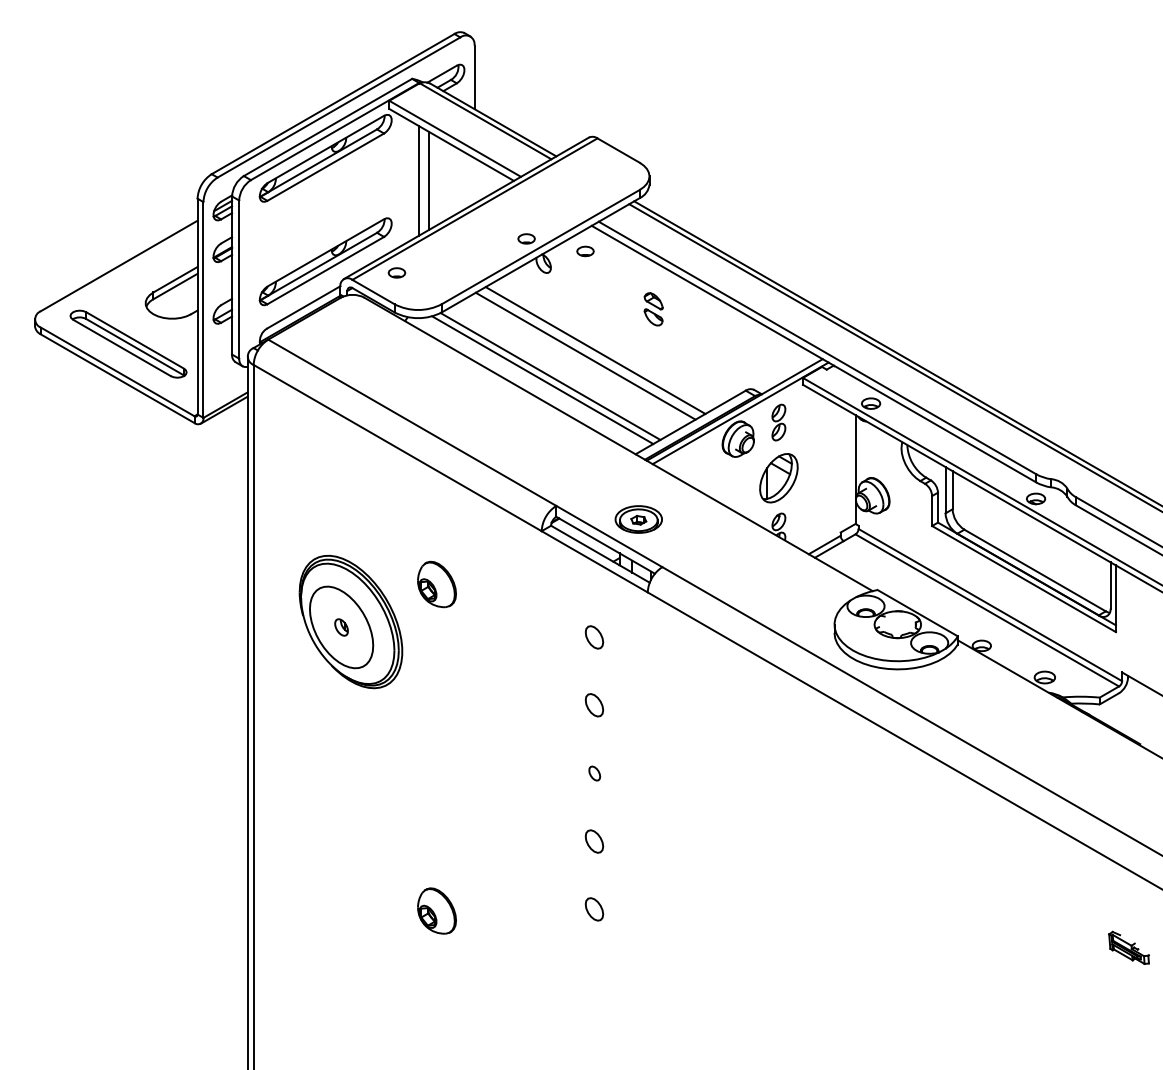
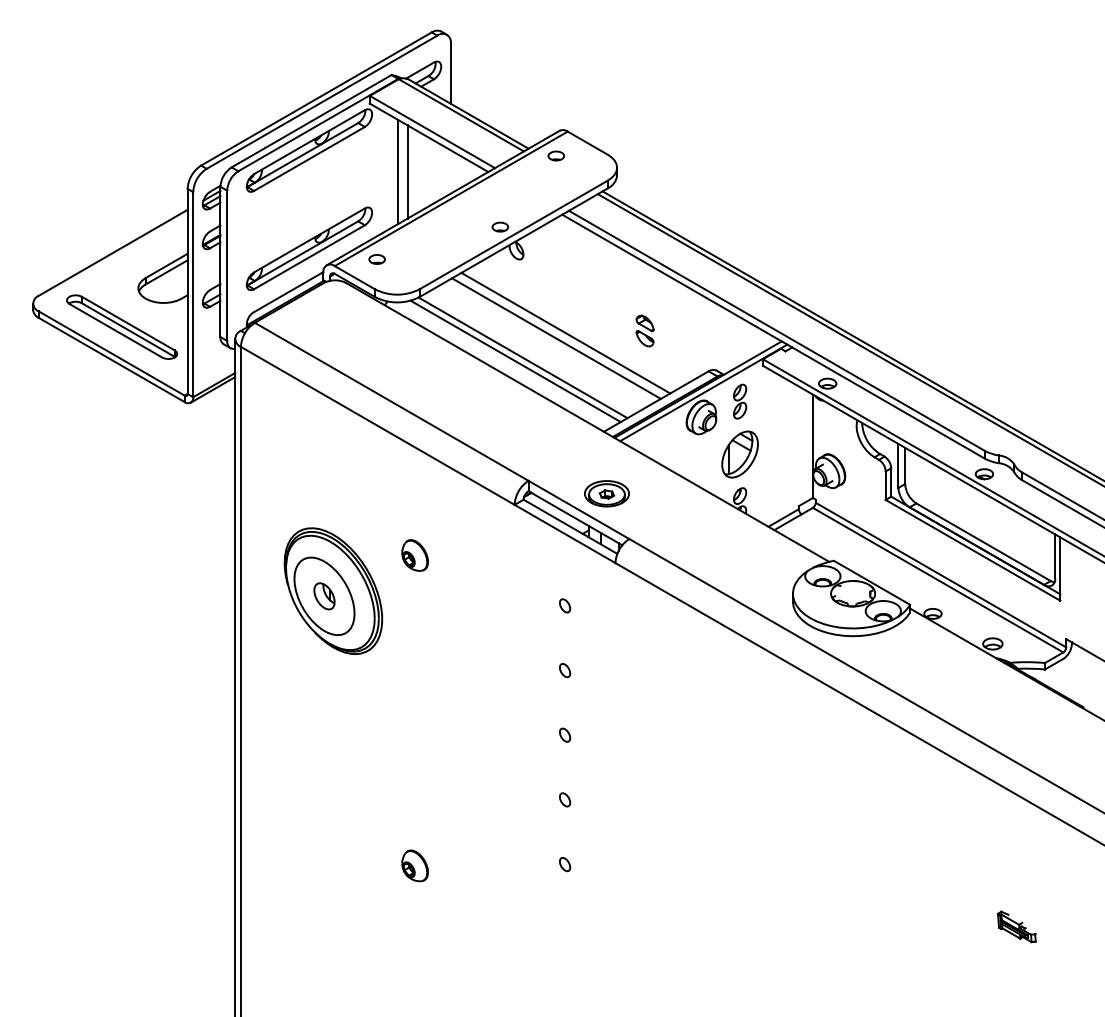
part: (584, 250) -> (555, 155), moved
part: (653, 308) -> (644, 330), moved
part: (436, 584) -> (414, 555), size x0.71
part: (341, 627) -> (324, 596), size x1.67
part: (595, 637) -> (565, 605), size x0.62
part: (595, 705) -> (565, 670), size x0.62
part: (595, 841) -> (565, 799), size x0.62
part: (595, 909) -> (565, 864), size x0.62
part: (436, 910) -> (414, 865), size x0.71
part: (1128, 947) -> (1016, 926), moved

